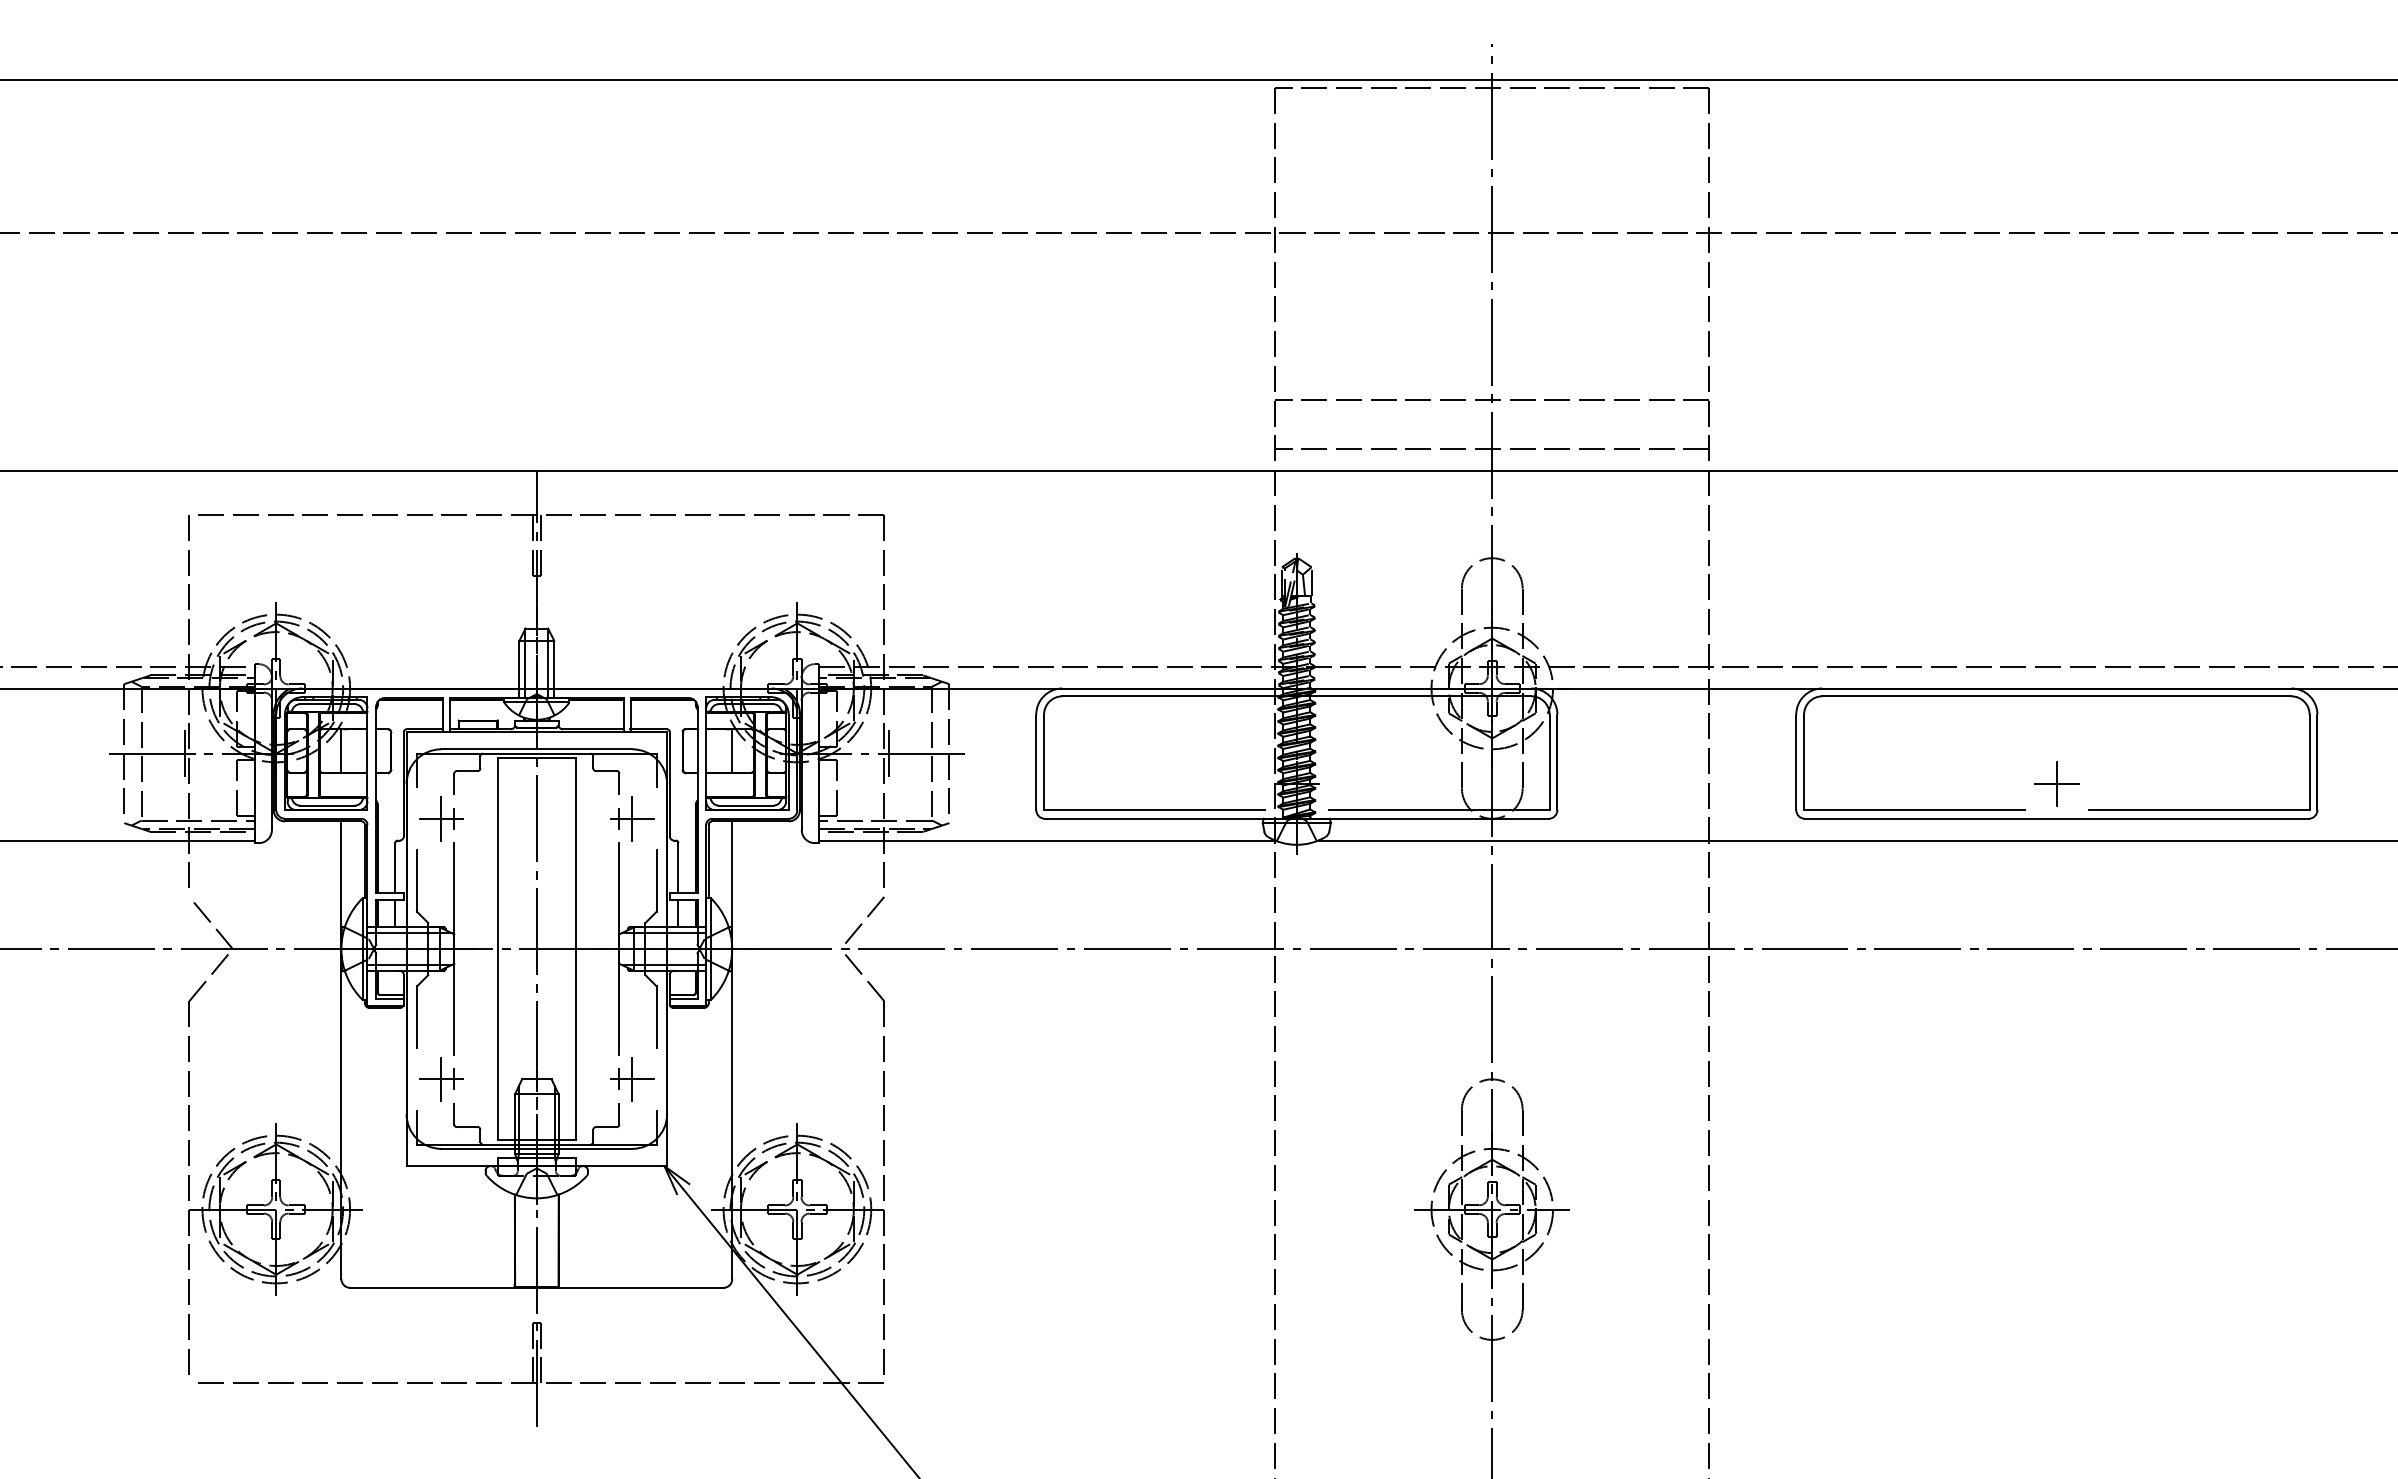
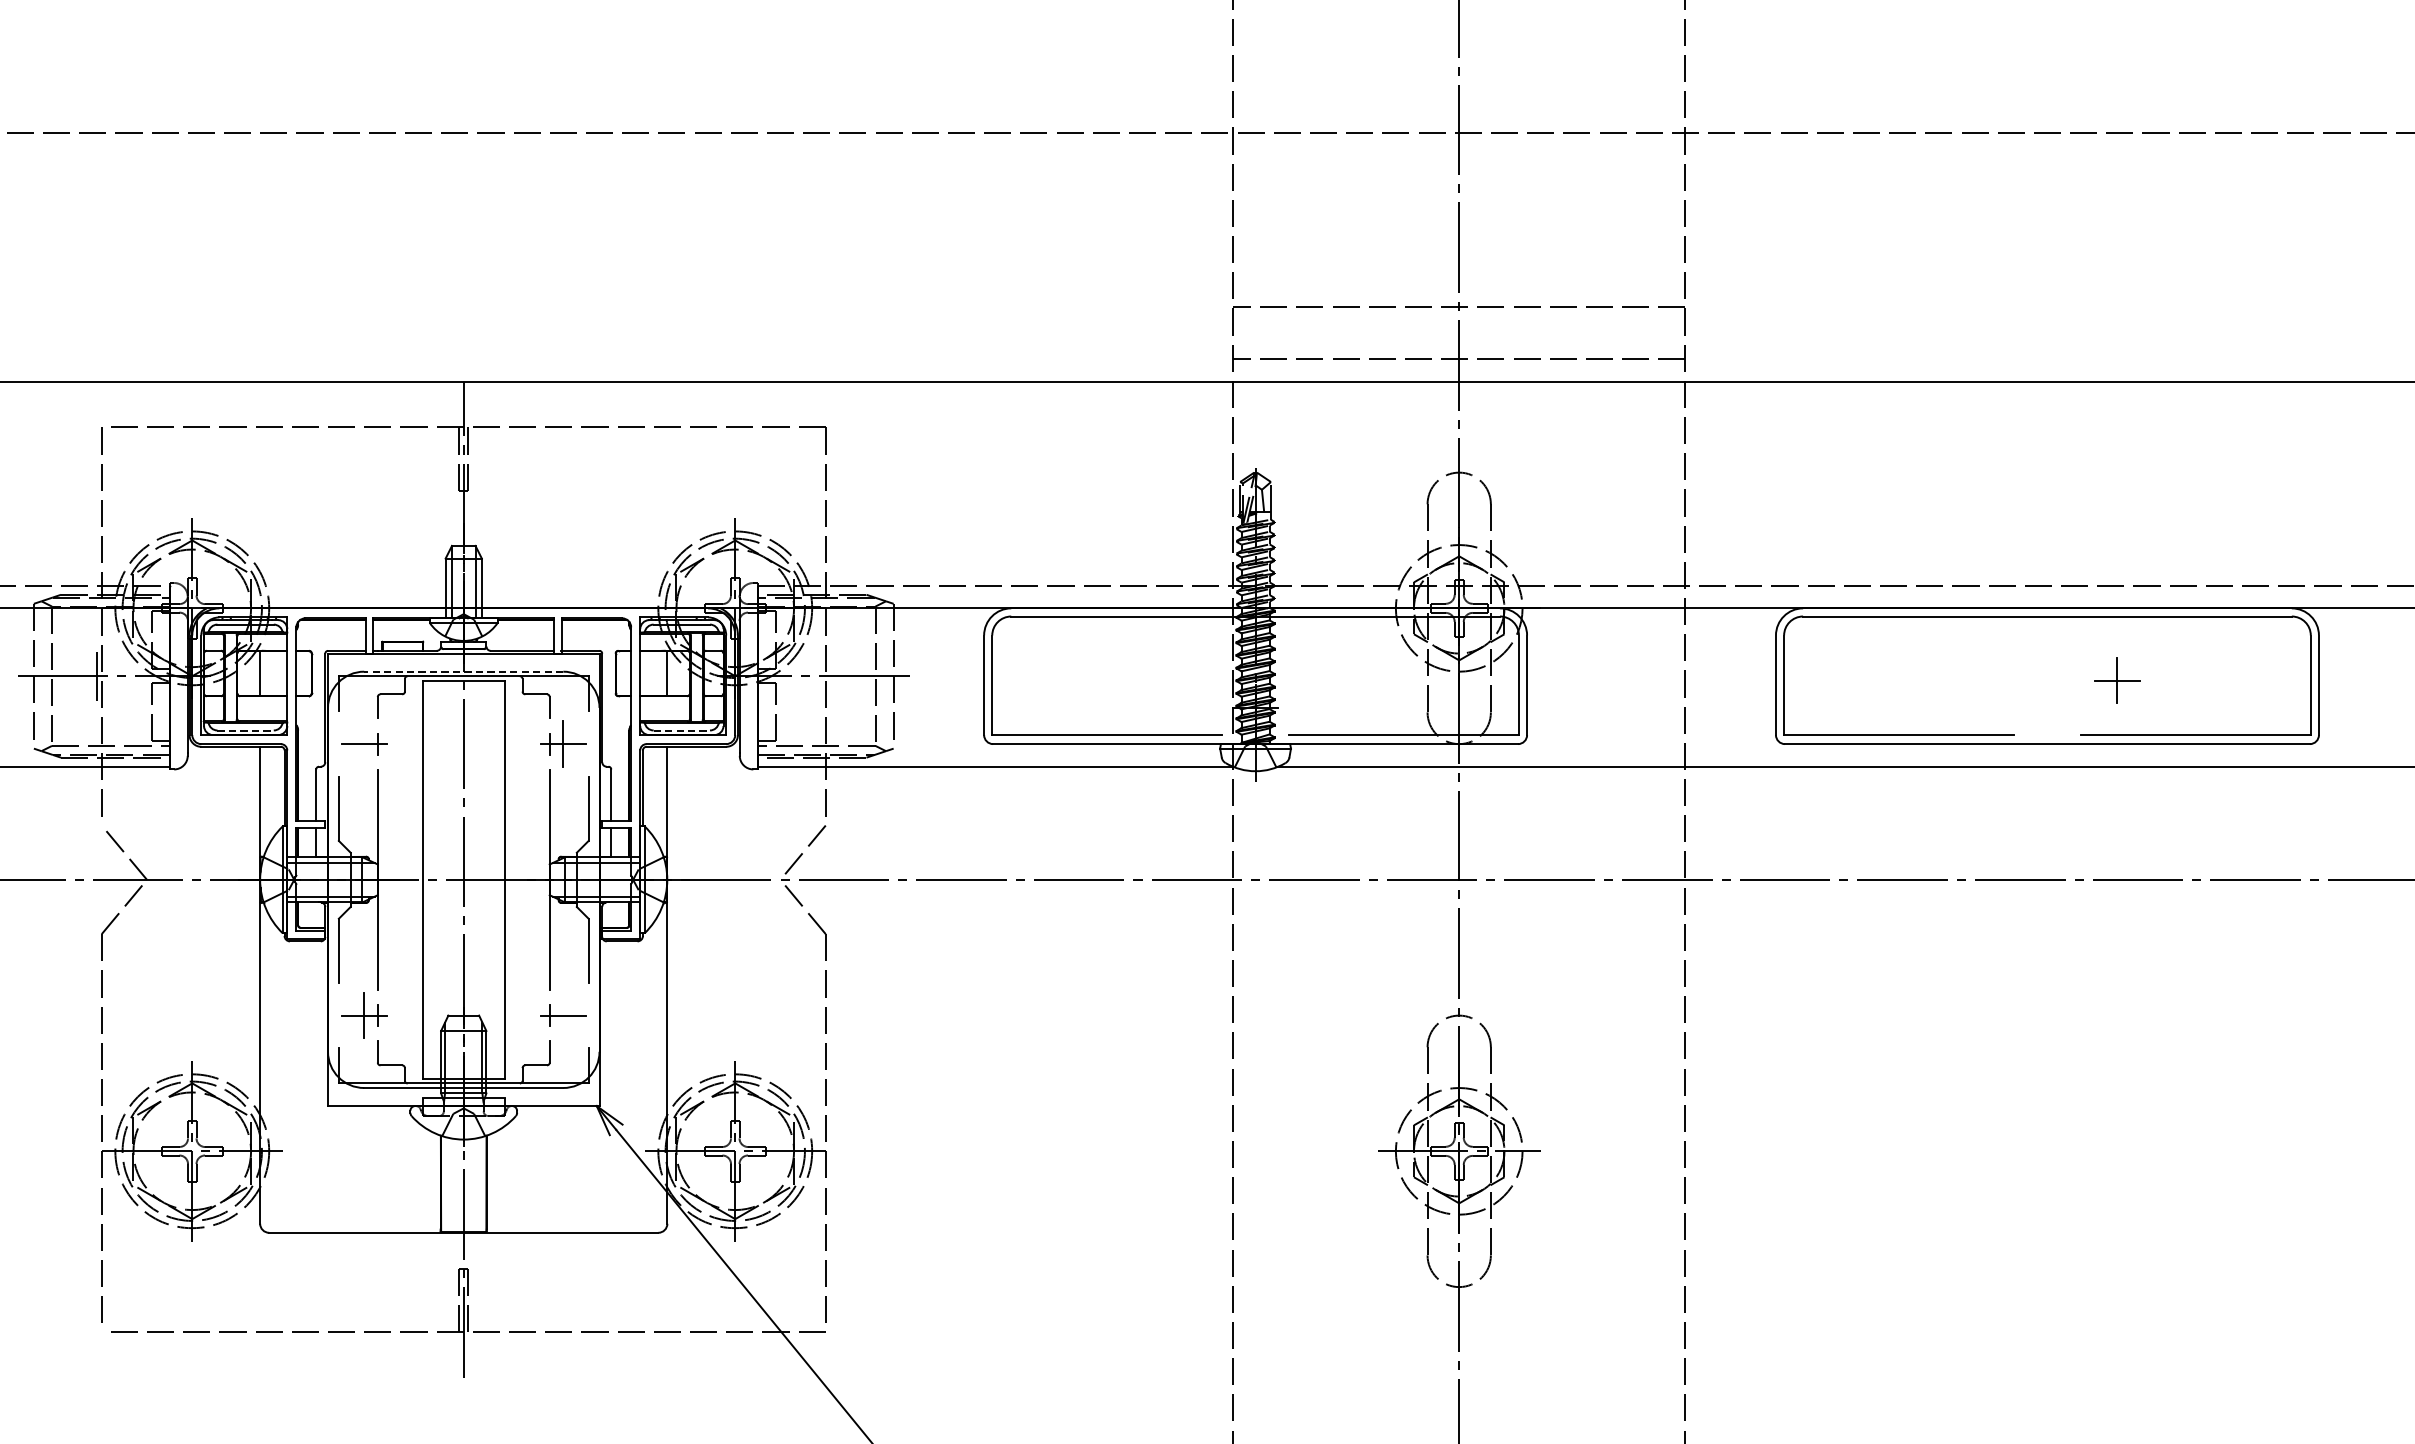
line: (536, 749) -> (463, 671), solid -> dashed
line: (888, 753) -> (830, 676), removed
part: (2056, 783) -> (2116, 680), moved
line: (327, 805) -> (245, 730), solid -> dashed
line: (746, 805) -> (682, 730), solid -> dashed
line: (441, 818) -> (364, 743), removed
line: (632, 1079) -> (563, 1015), removed

